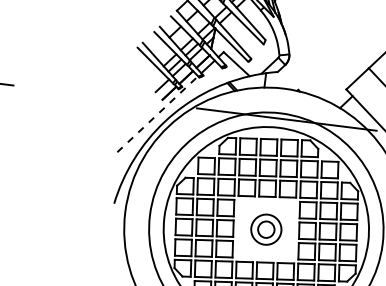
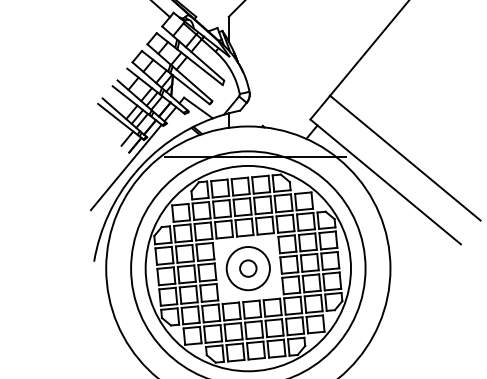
line: (157, 114) -> (126, 167), dashed -> solid
circle: (265, 229) -> (247, 268), size x1.43

